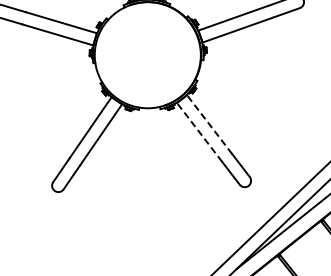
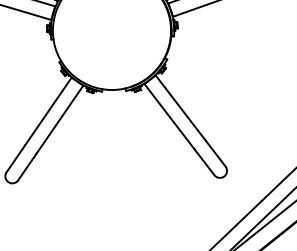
line: (209, 124) -> (180, 108), dashed -> solid
line: (199, 131) -> (169, 115), dashed -> solid

